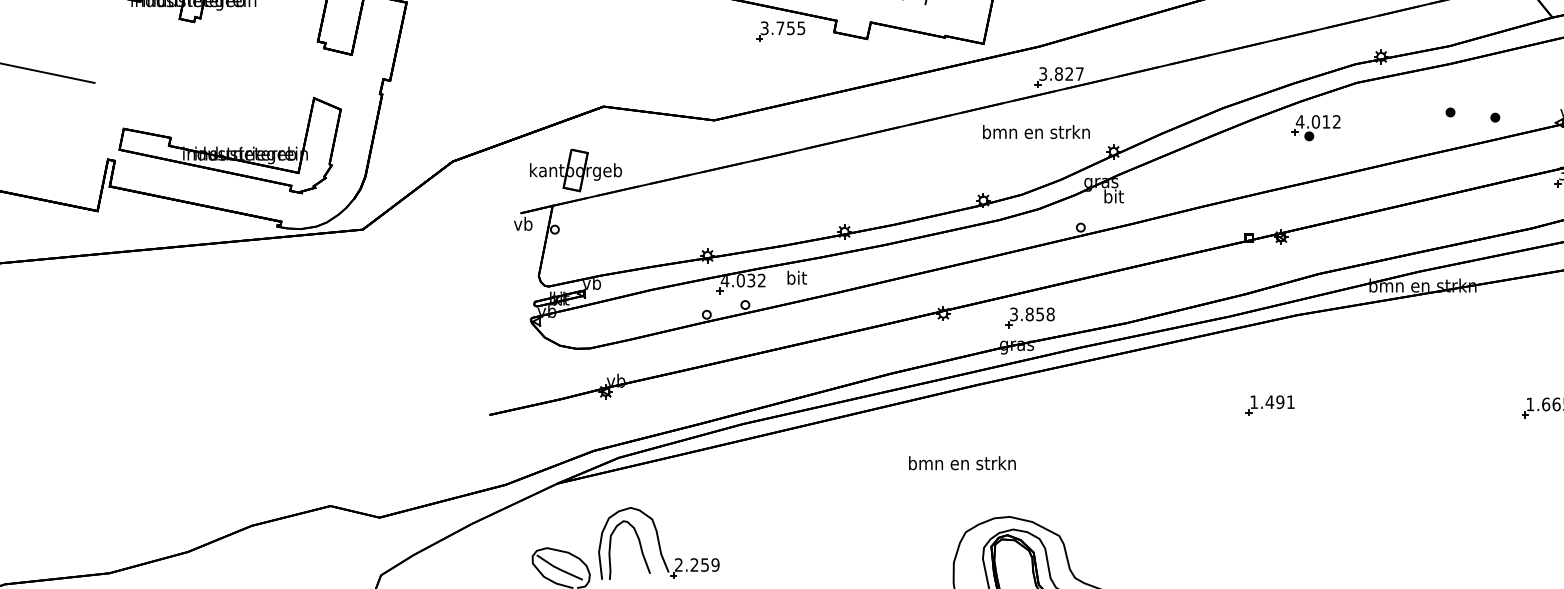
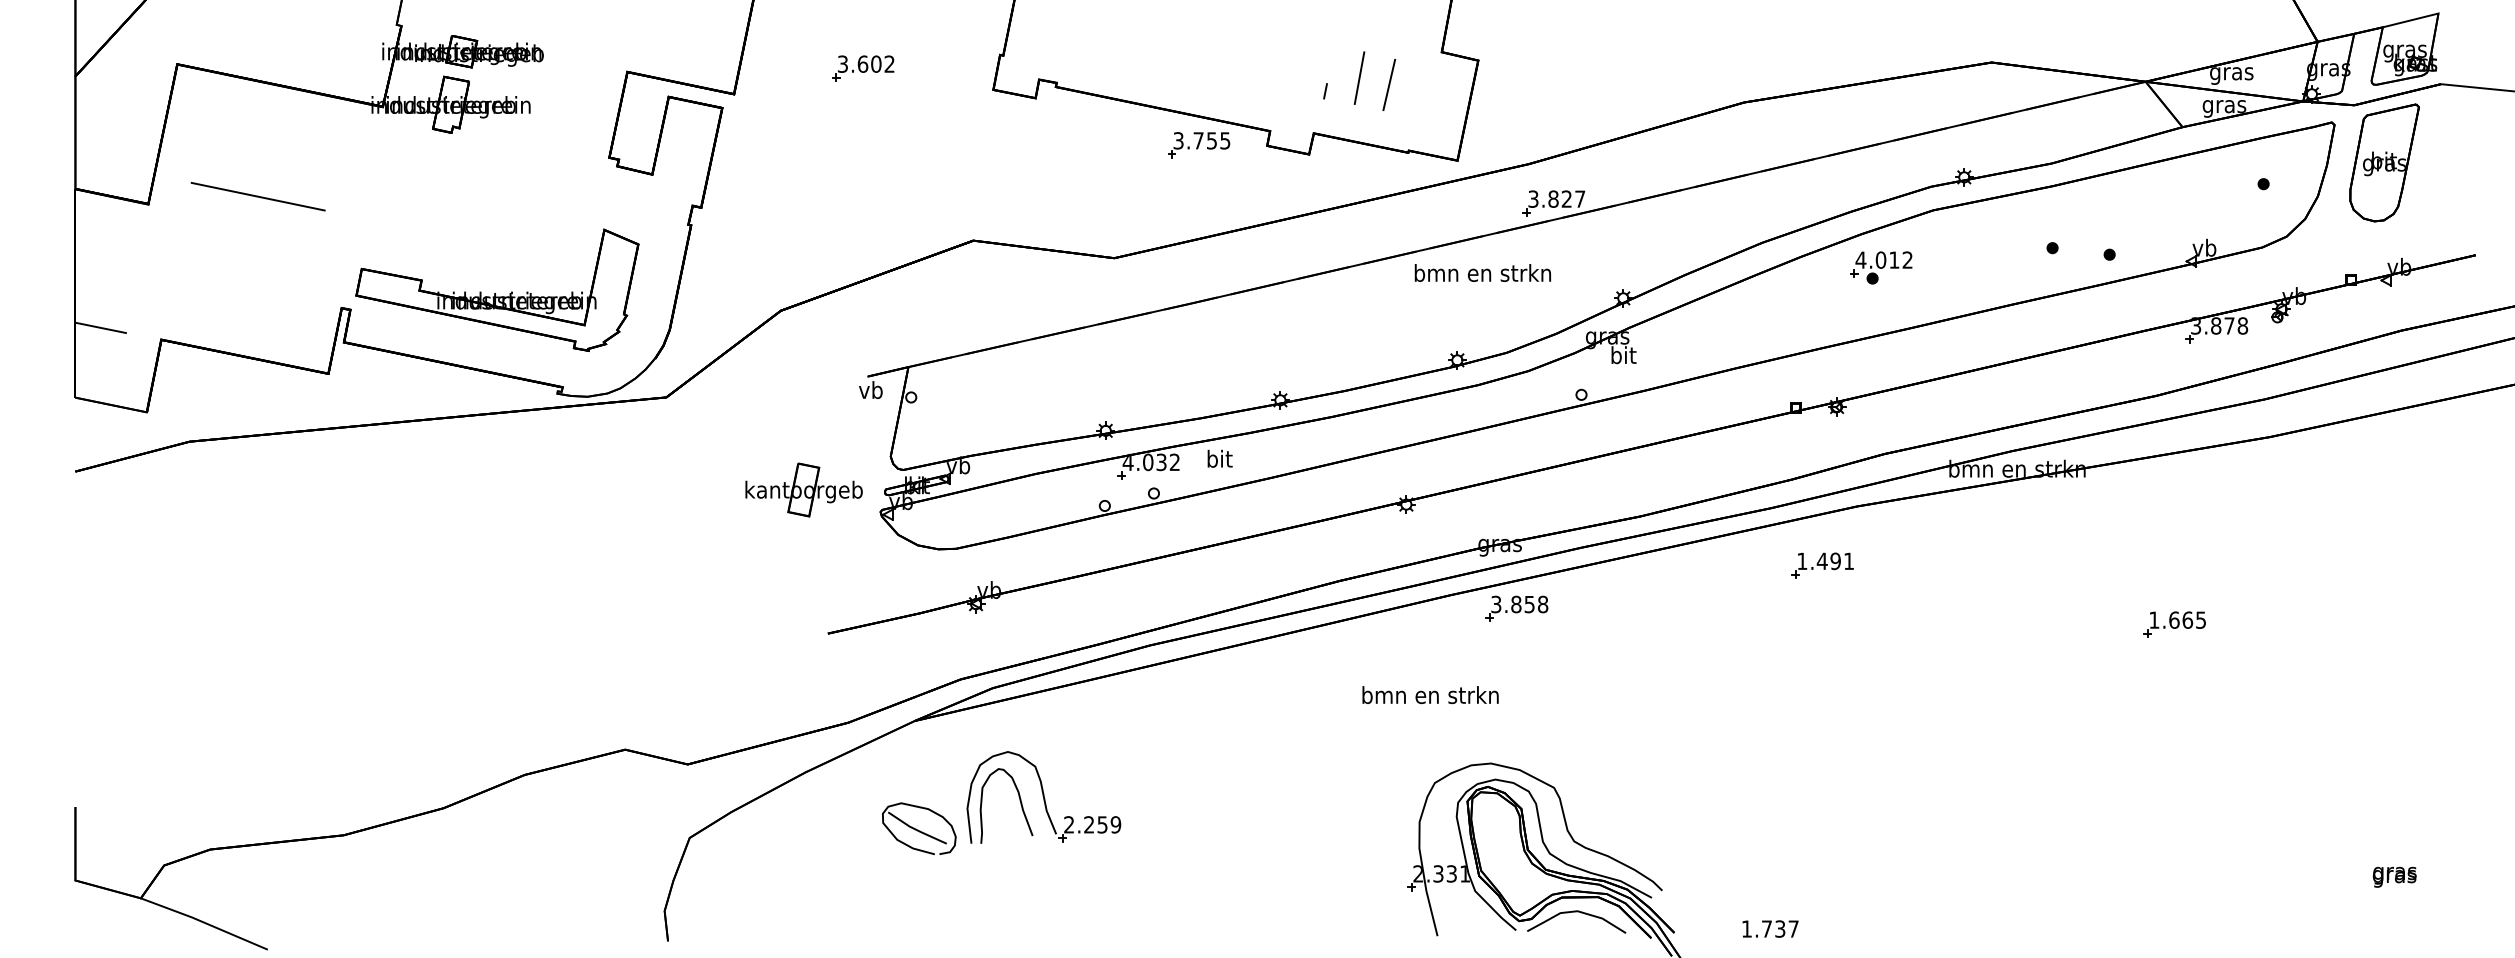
text: (1036, 131) -> (1482, 272), moved
part: (575, 170) -> (803, 489), moved
part: (1029, 317) -> (1516, 608), moved
part: (1269, 405) -> (1822, 565), moved

